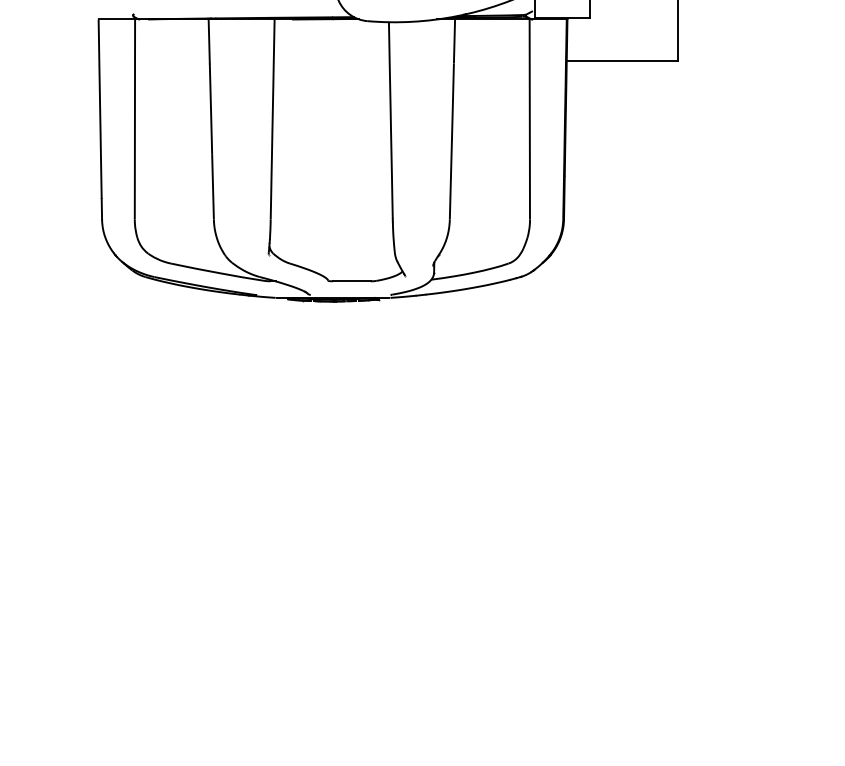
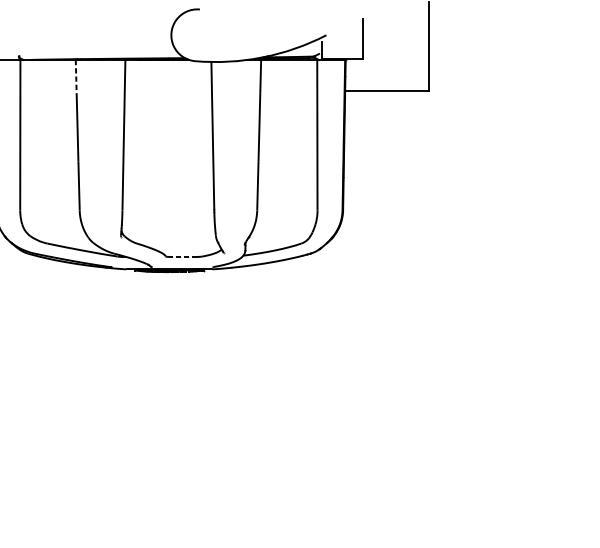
line: (209, 42) -> (76, 77), solid -> dashed
line: (351, 281) -> (183, 257), solid -> dashed

